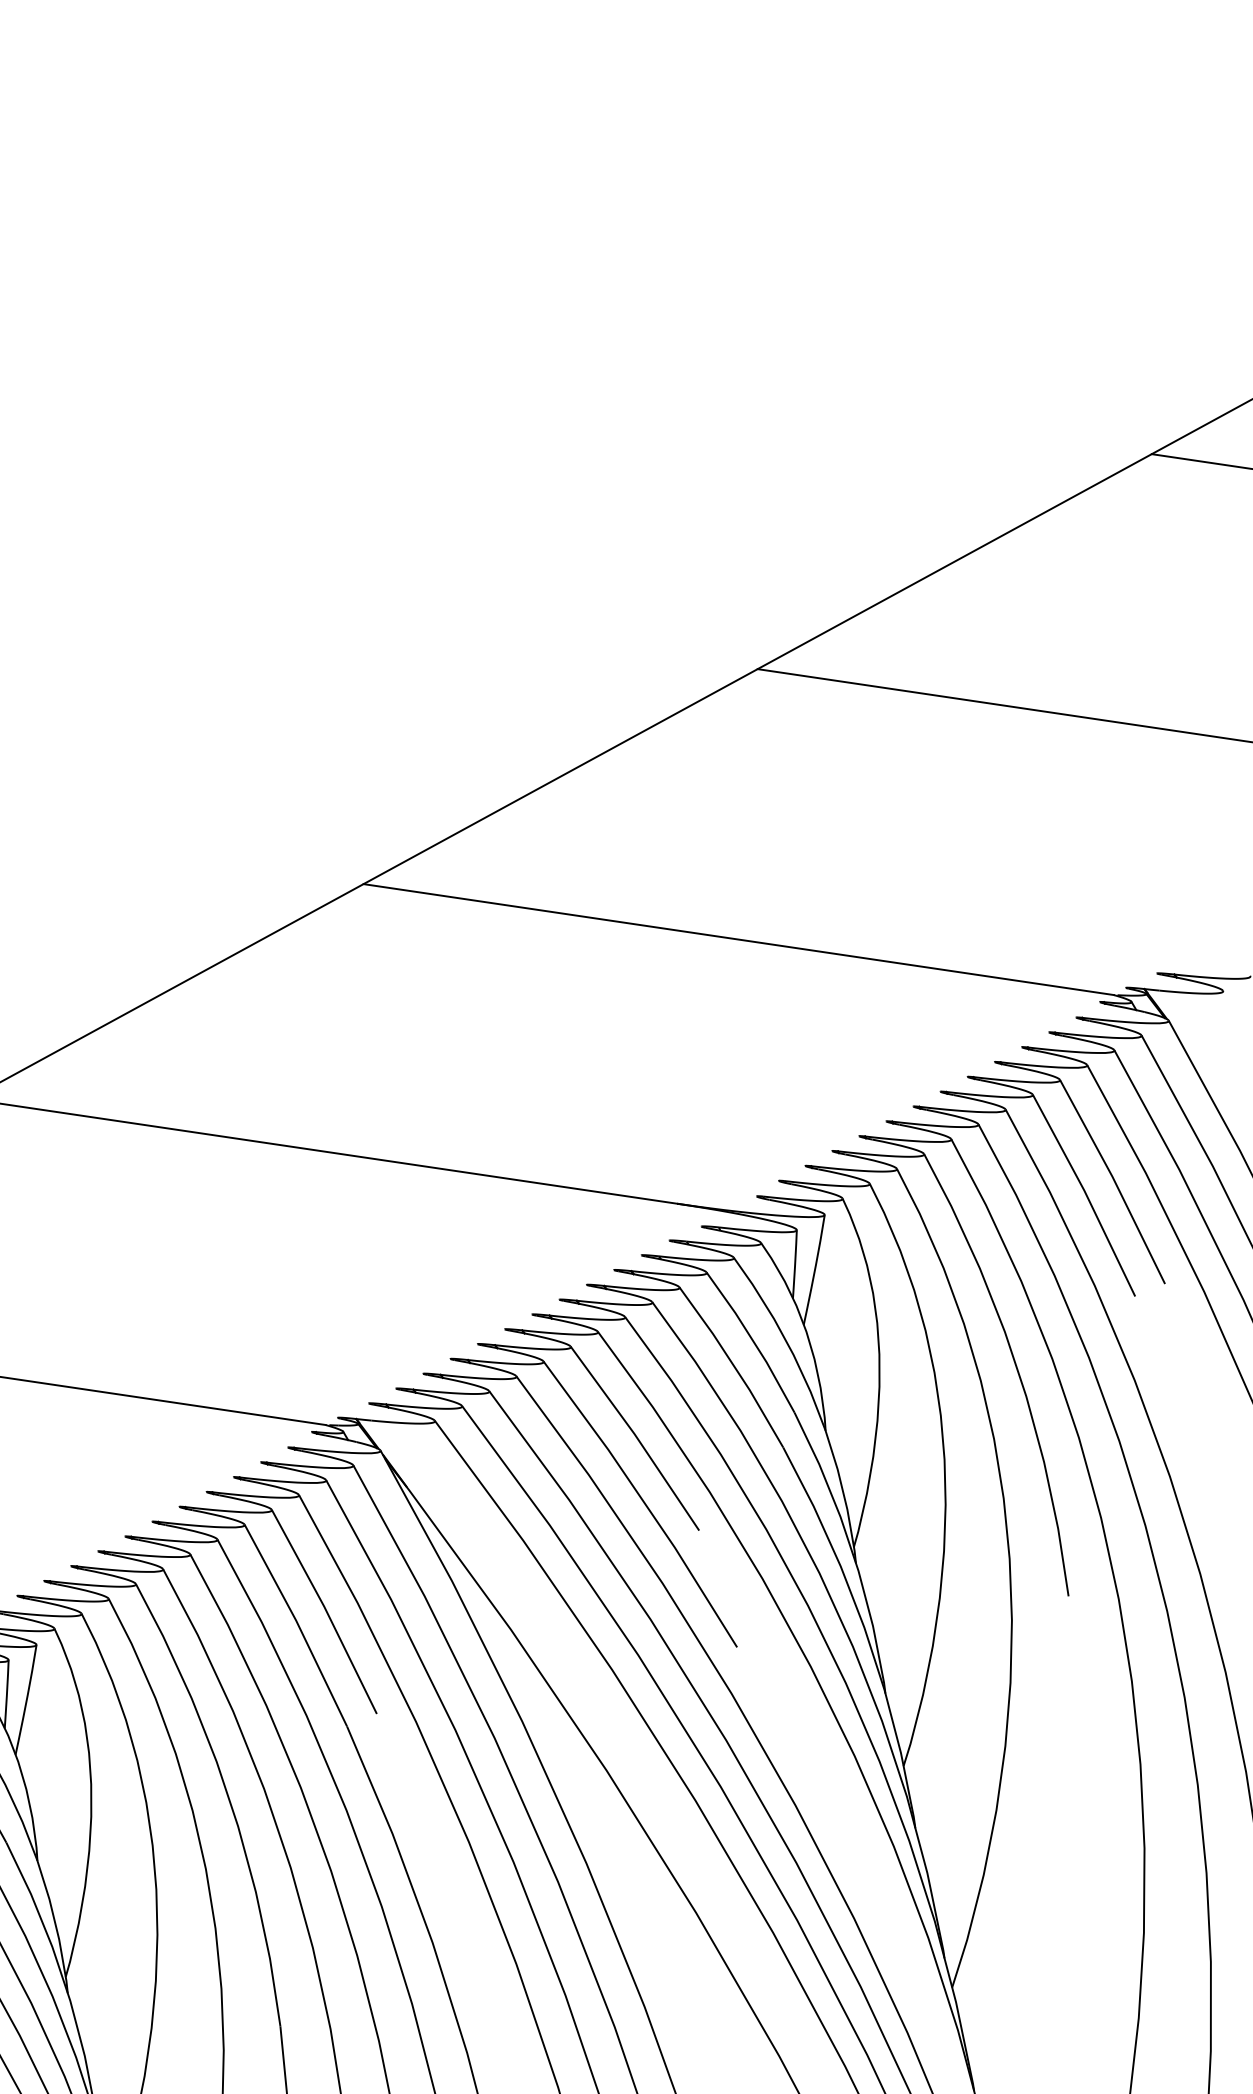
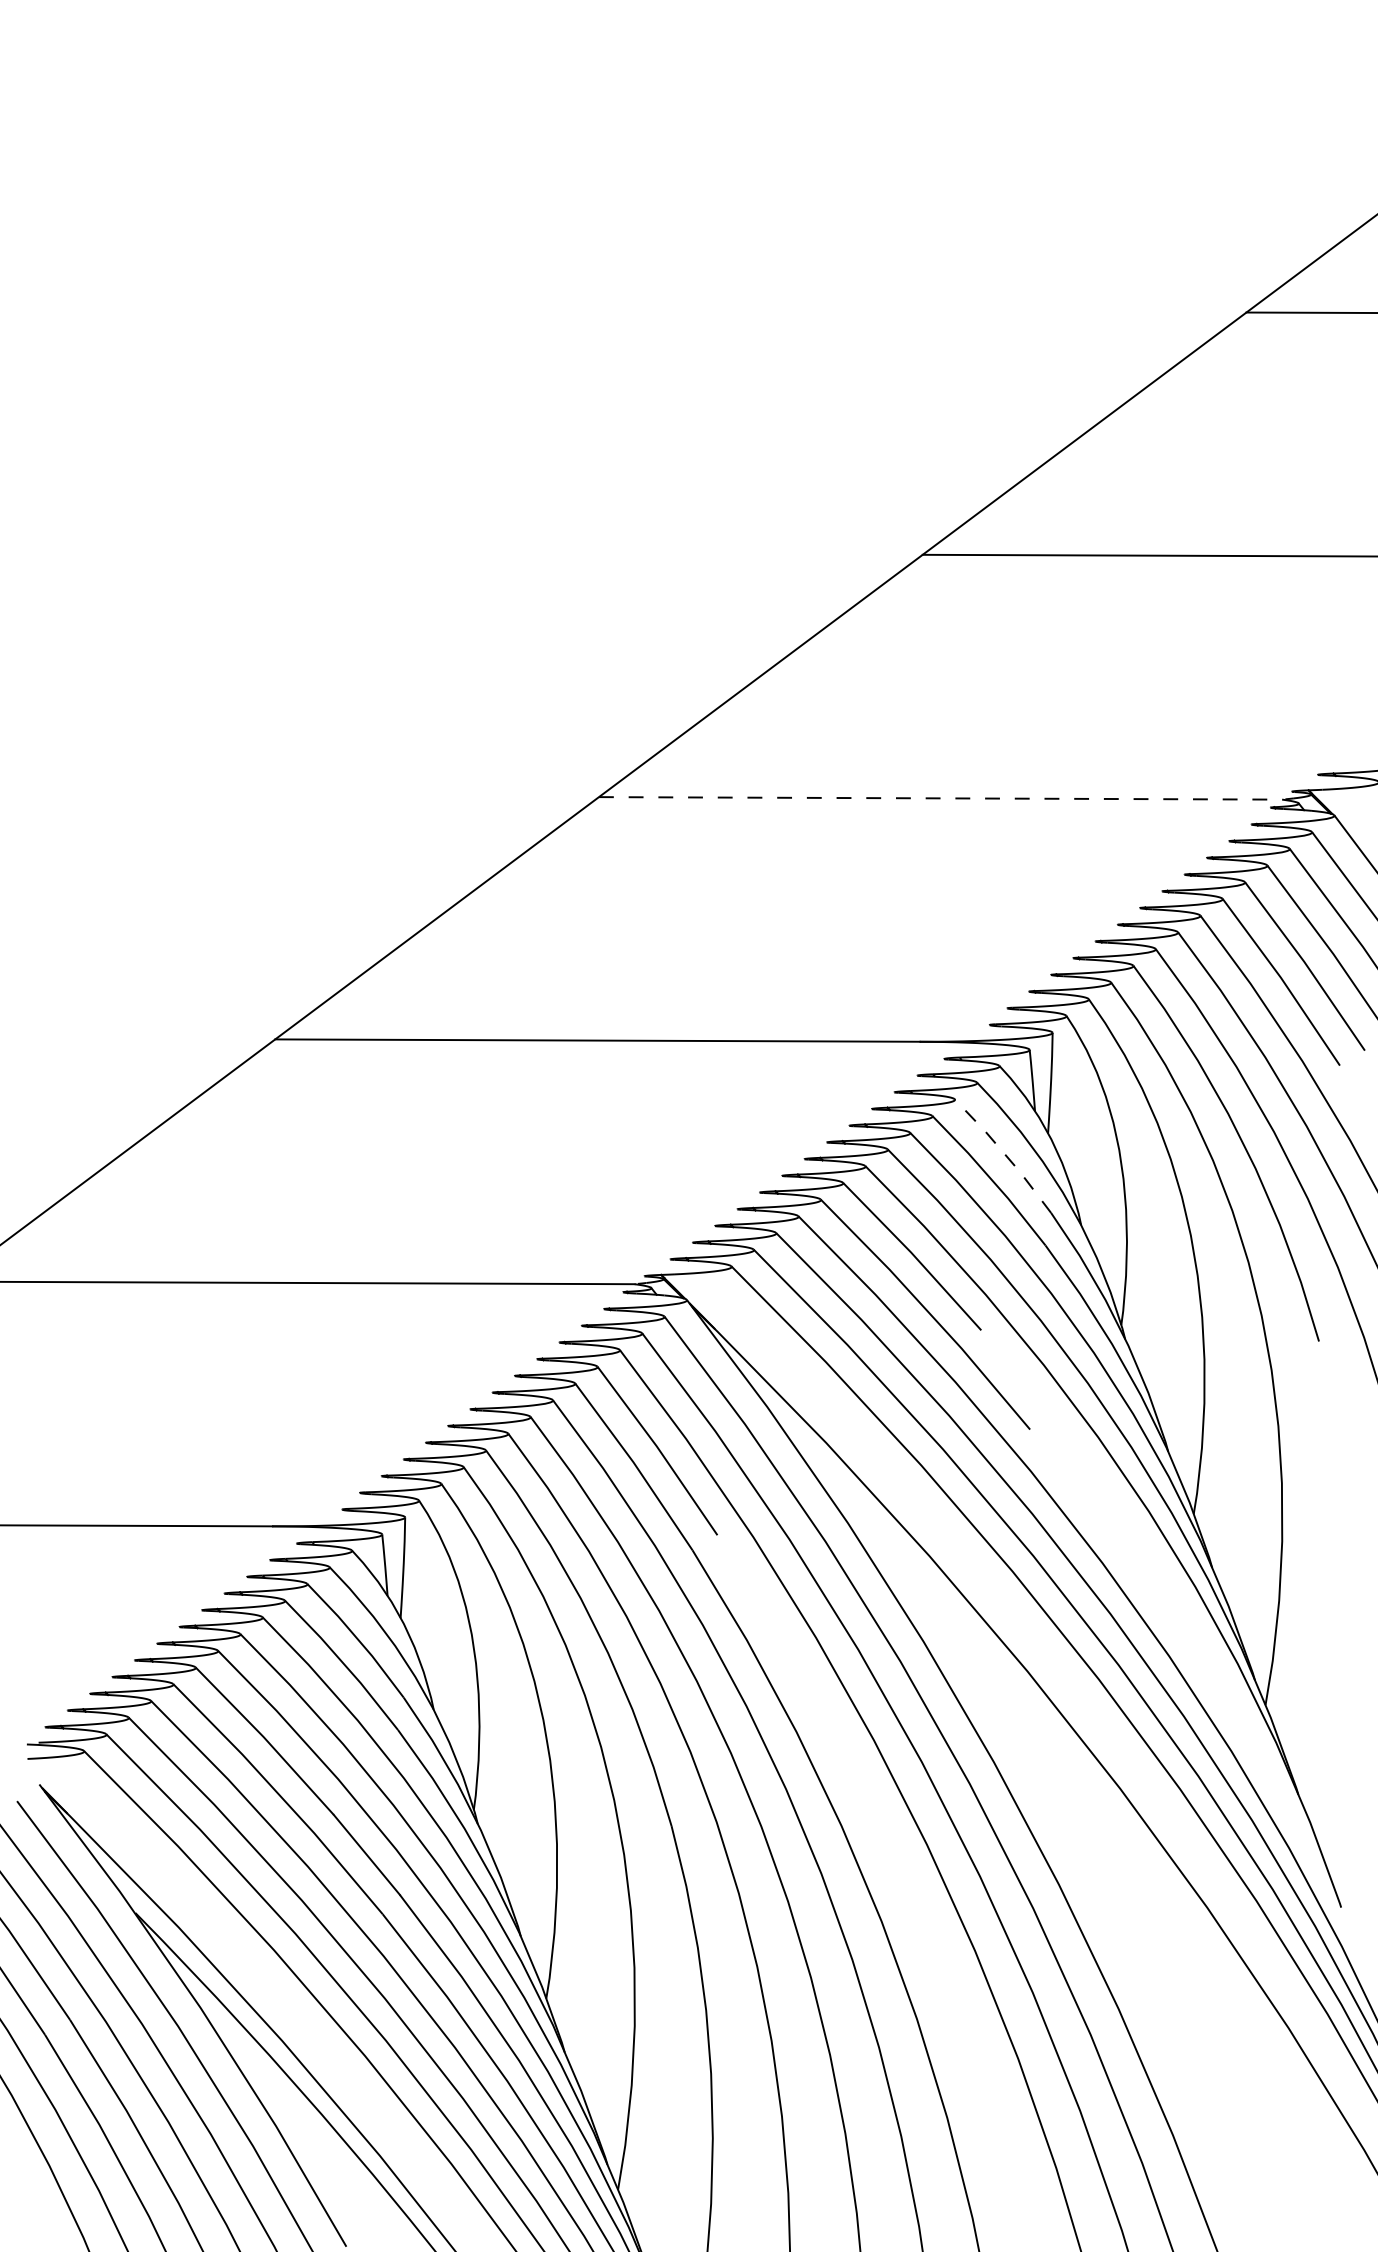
line: (738, 939) -> (940, 798), solid -> dashed
line: (752, 1339) -> (1004, 1153), solid -> dashed

